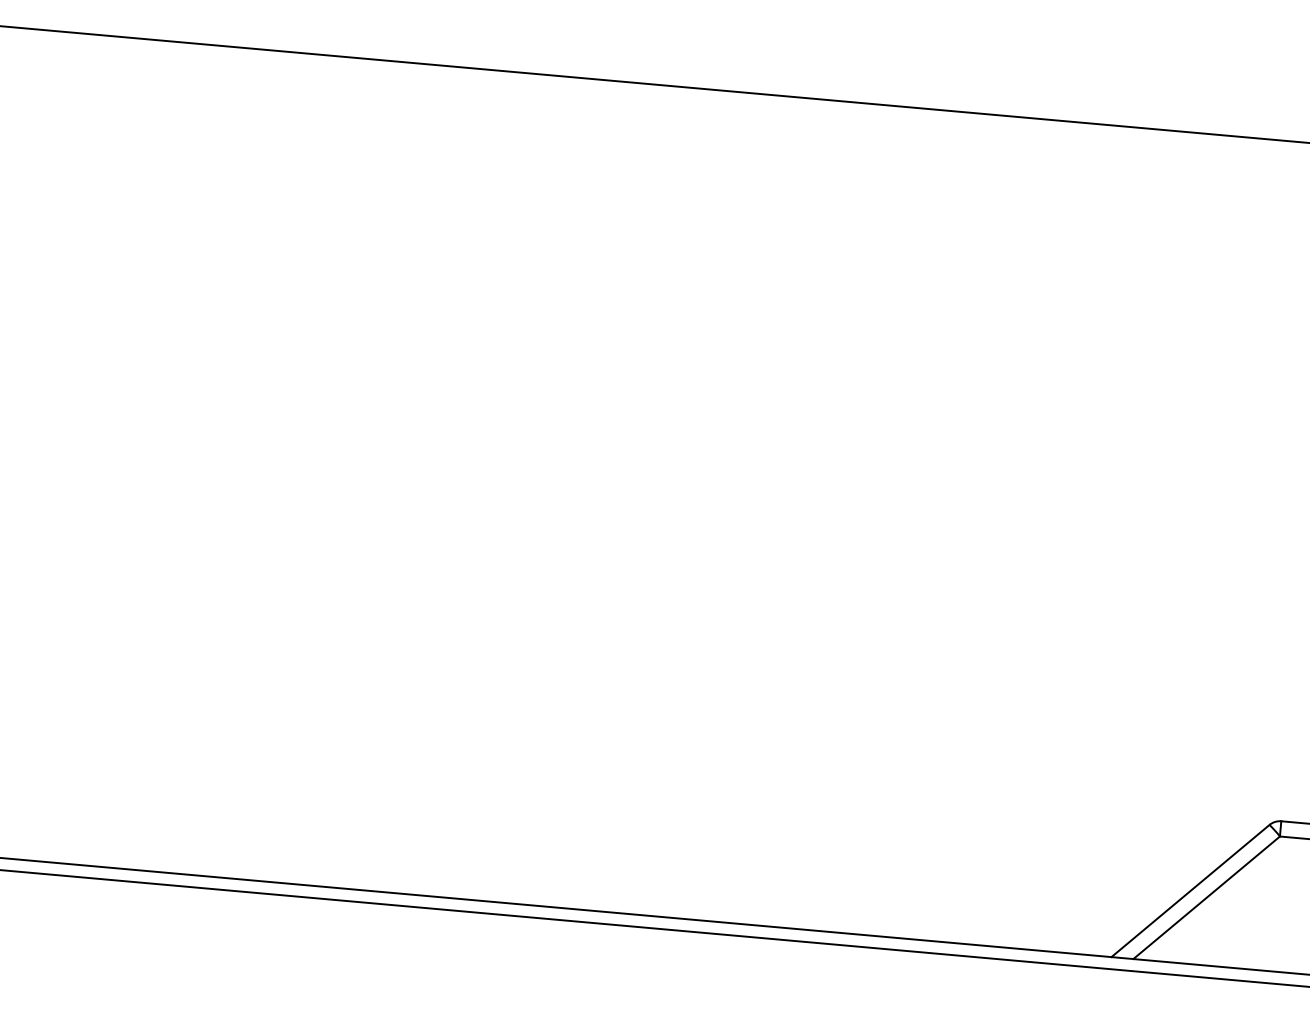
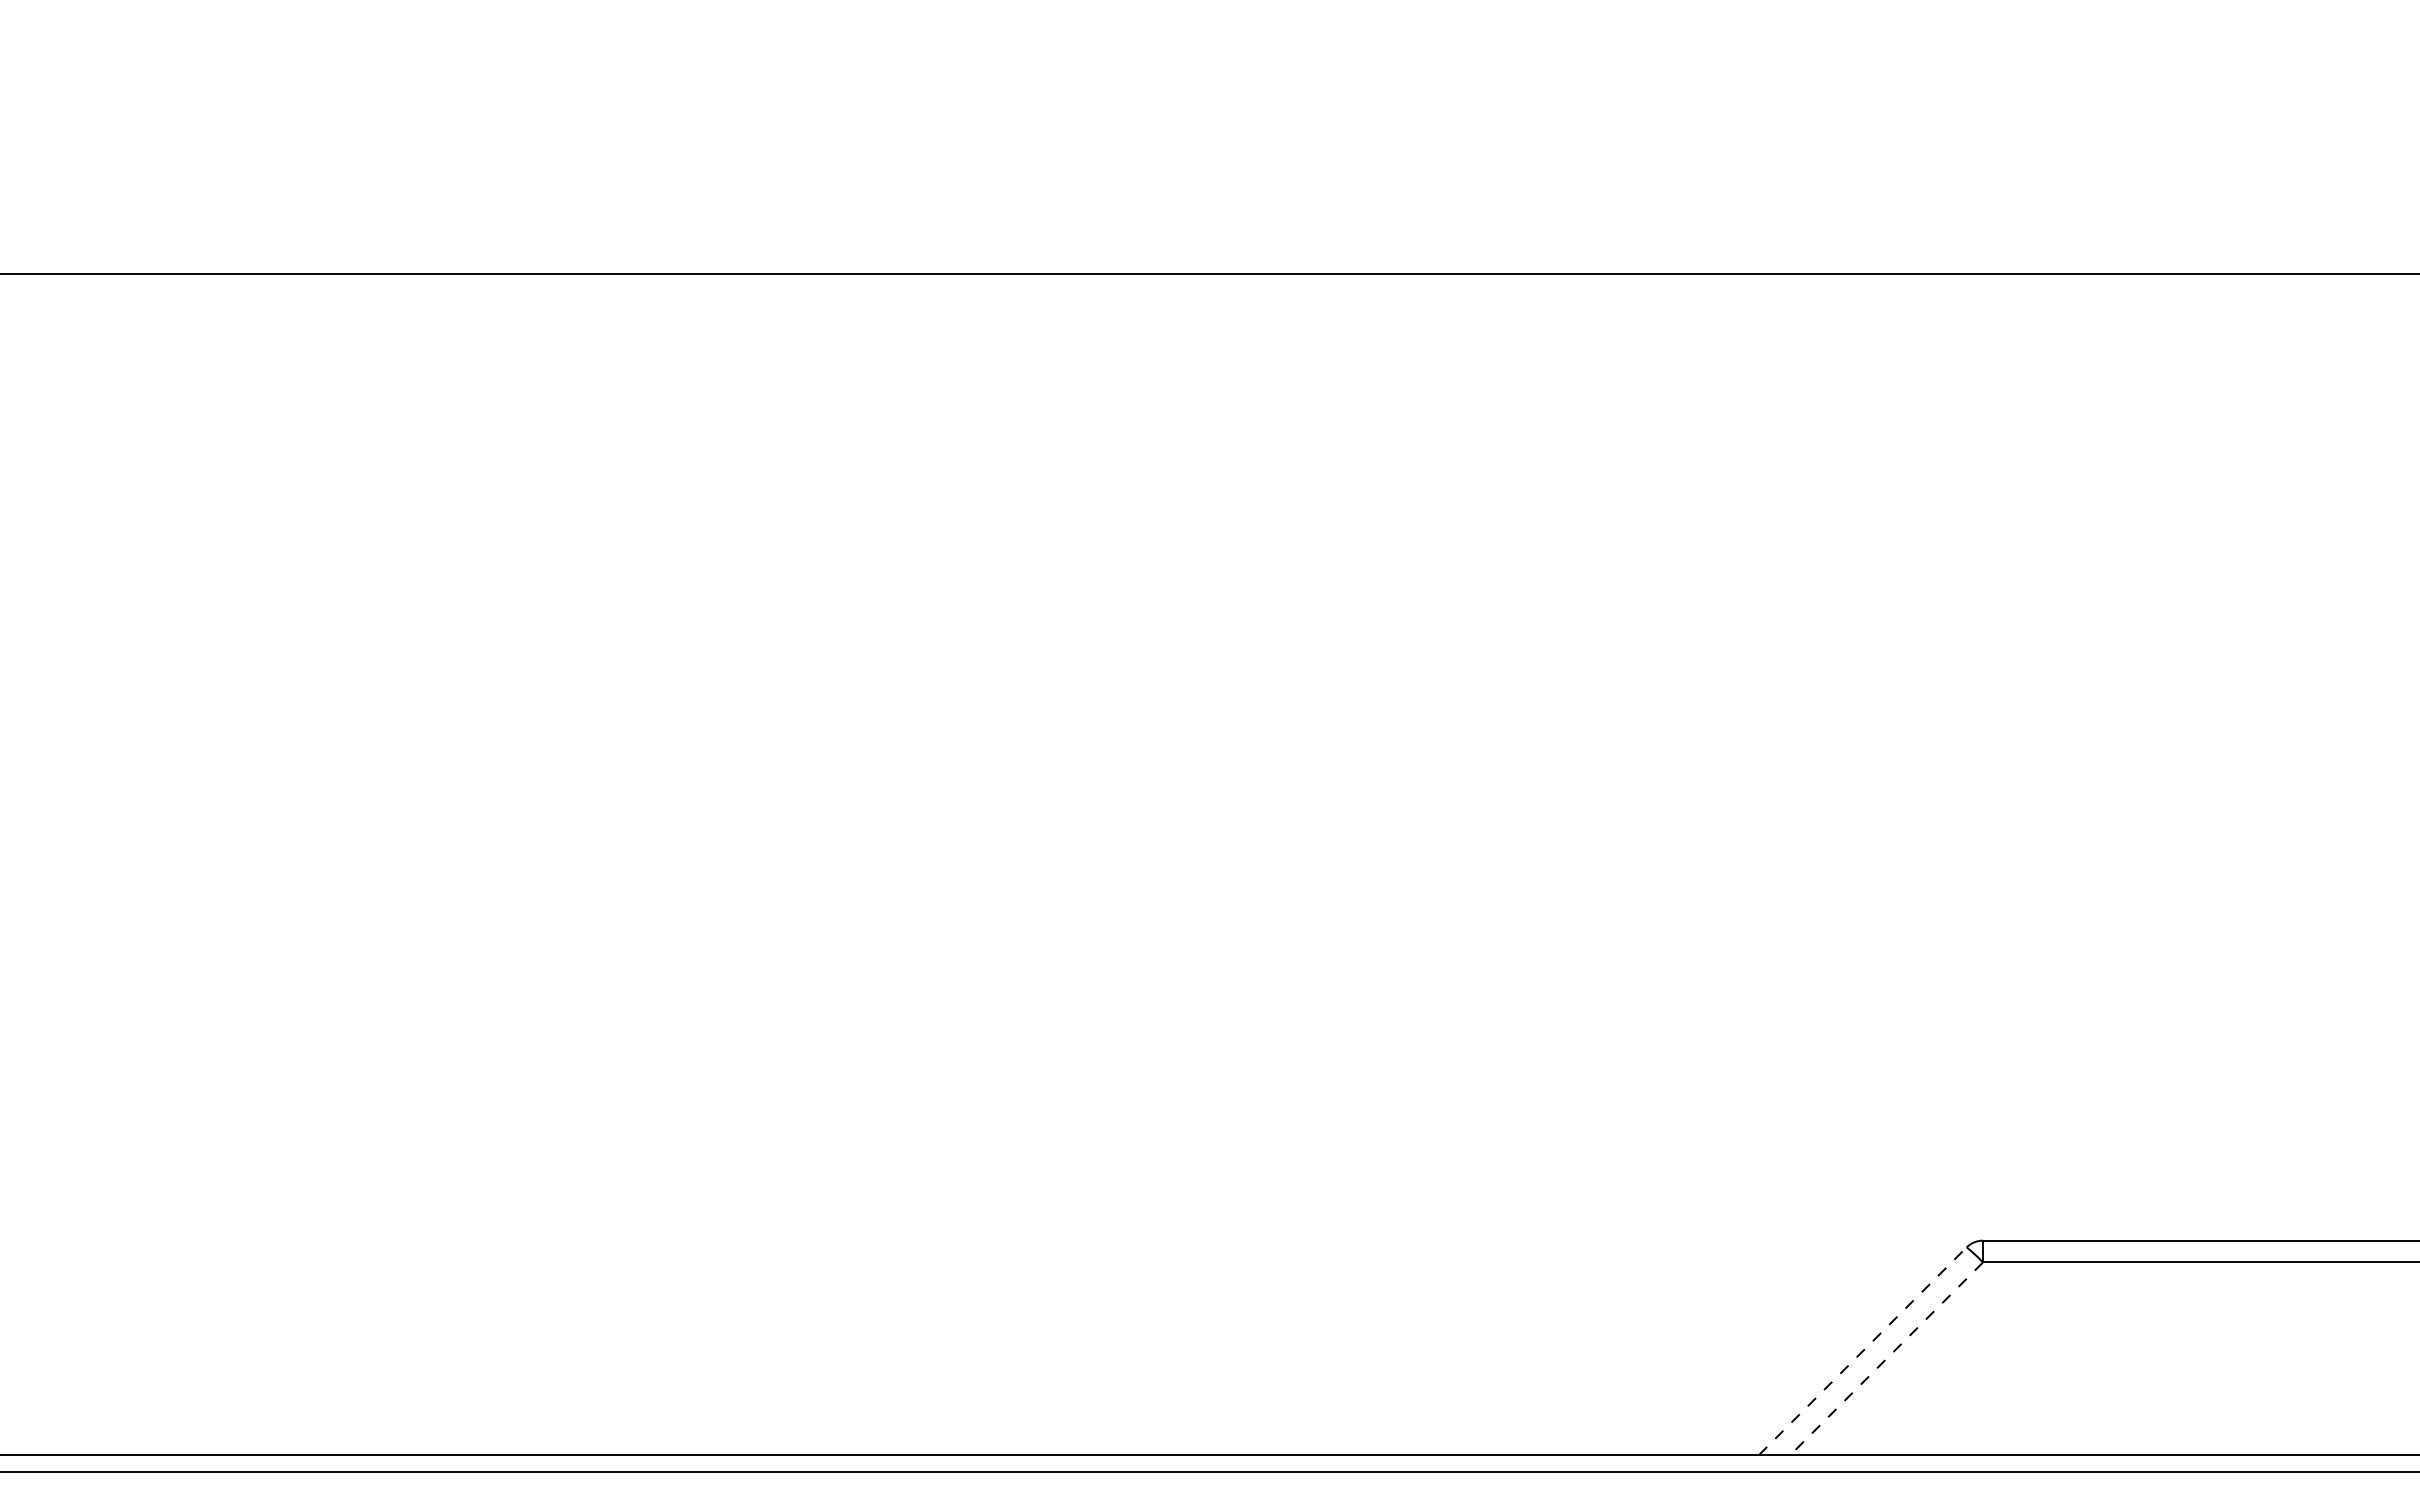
line: (1190, 891) -> (1862, 1351), solid -> dashed
line: (1206, 898) -> (1886, 1359), solid -> dashed

